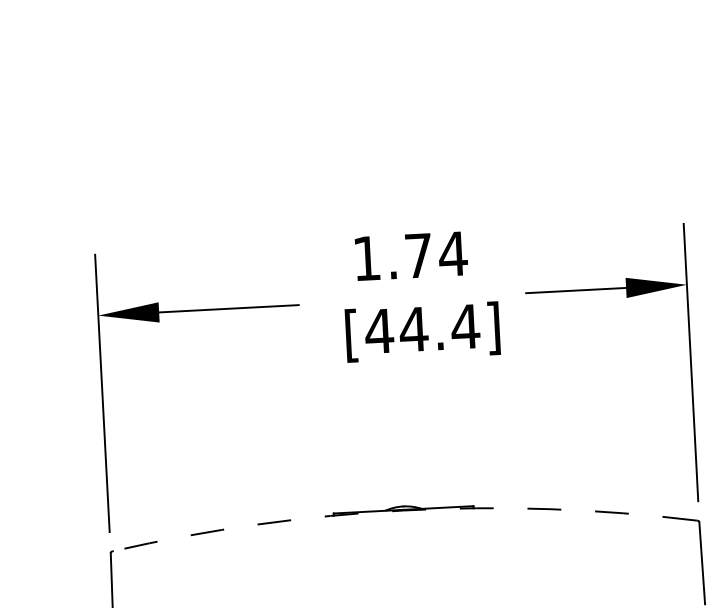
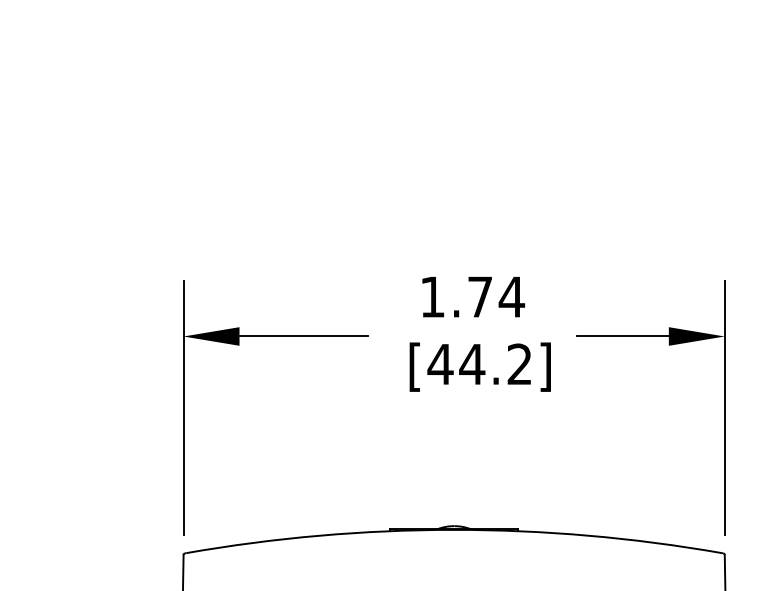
text: (465, 325) -> (519, 363), [44.4] -> [44.2]
arc: (403, 510) -> (454, 529), dashed -> solid

